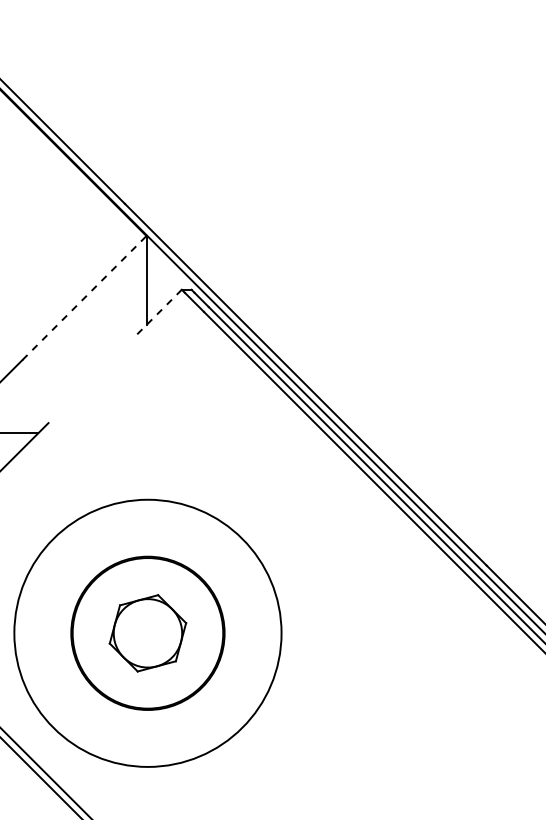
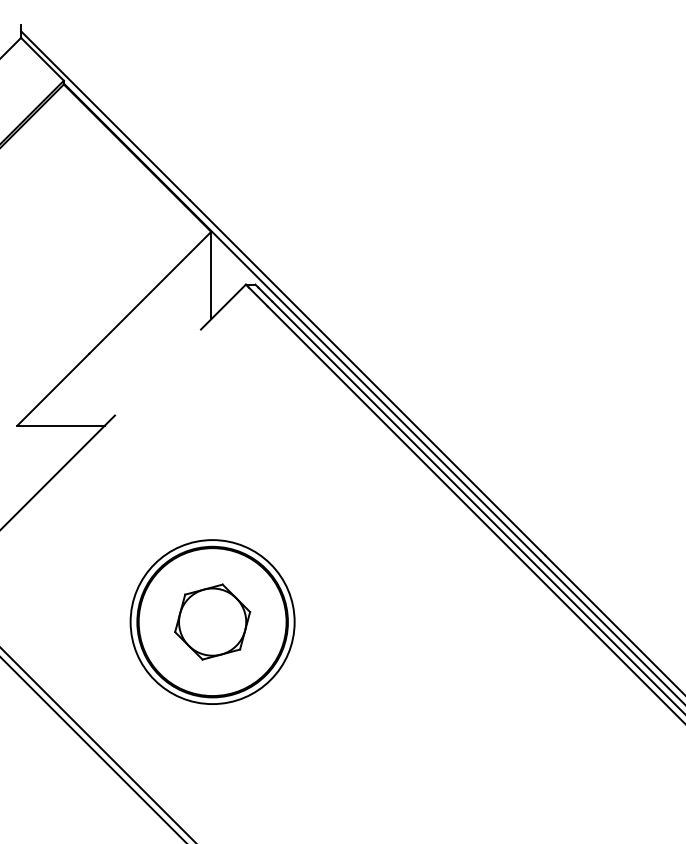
line: (84, 297) -> (150, 292), dashed -> solid
line: (159, 313) -> (223, 307), dashed -> solid
circle: (147, 633) -> (212, 622), size x0.62

